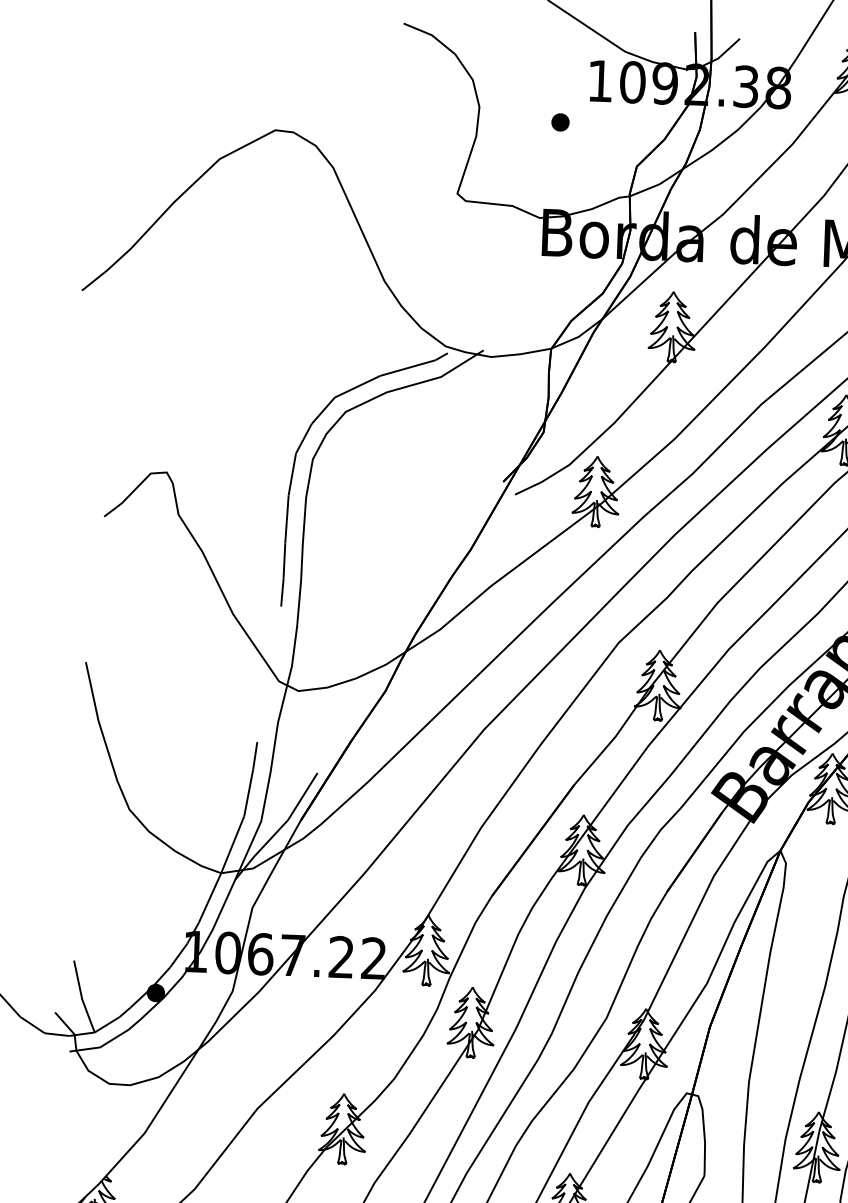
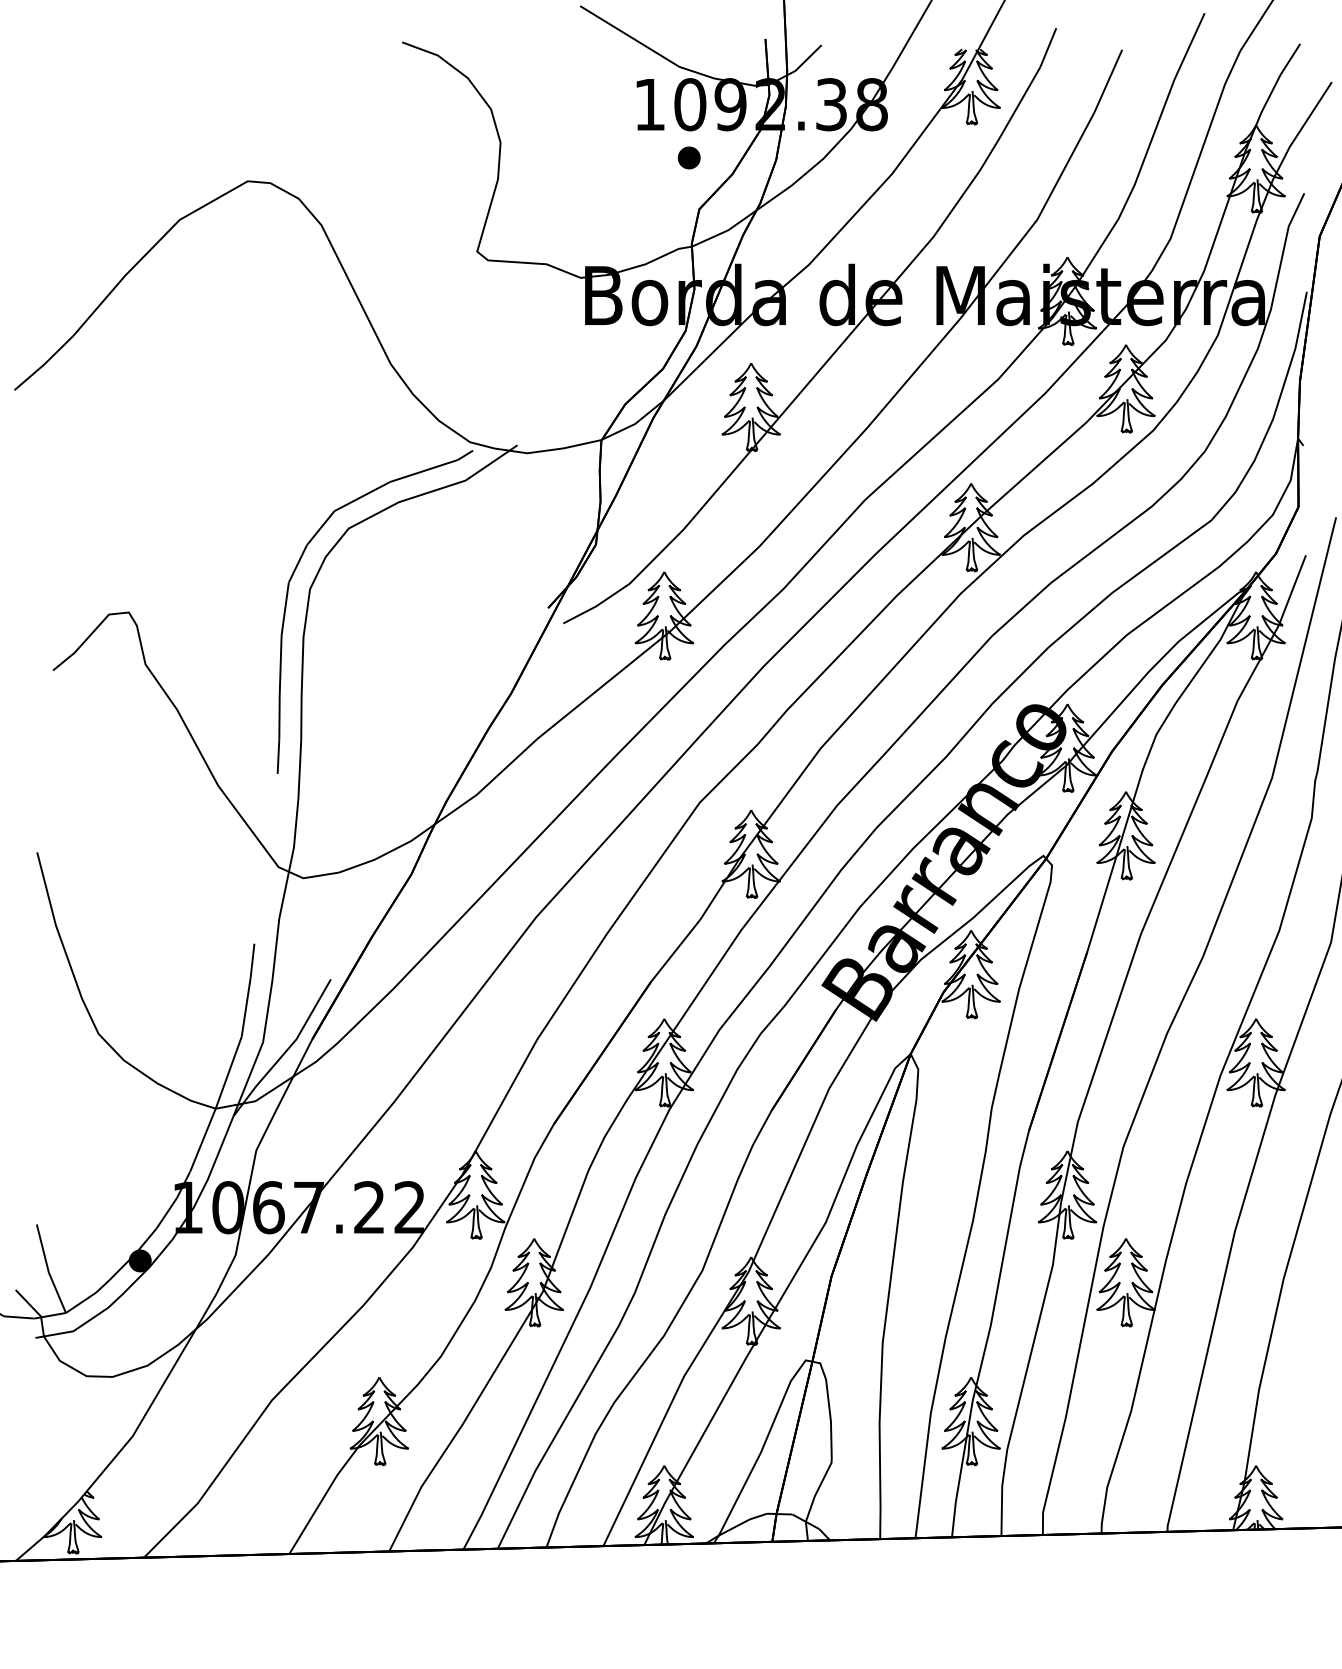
part: (559, 122) -> (688, 157), moved

